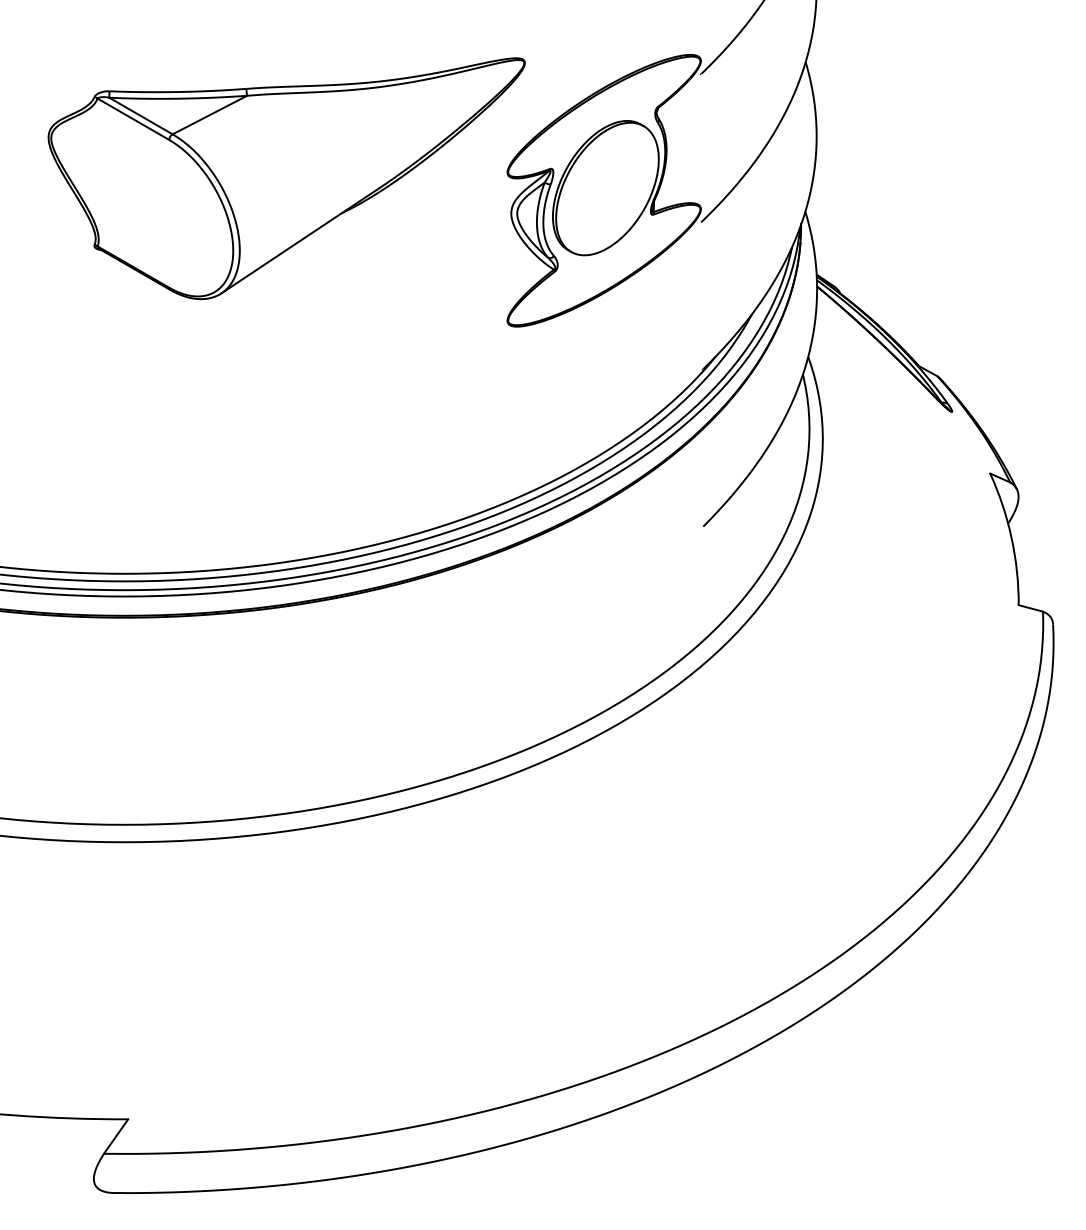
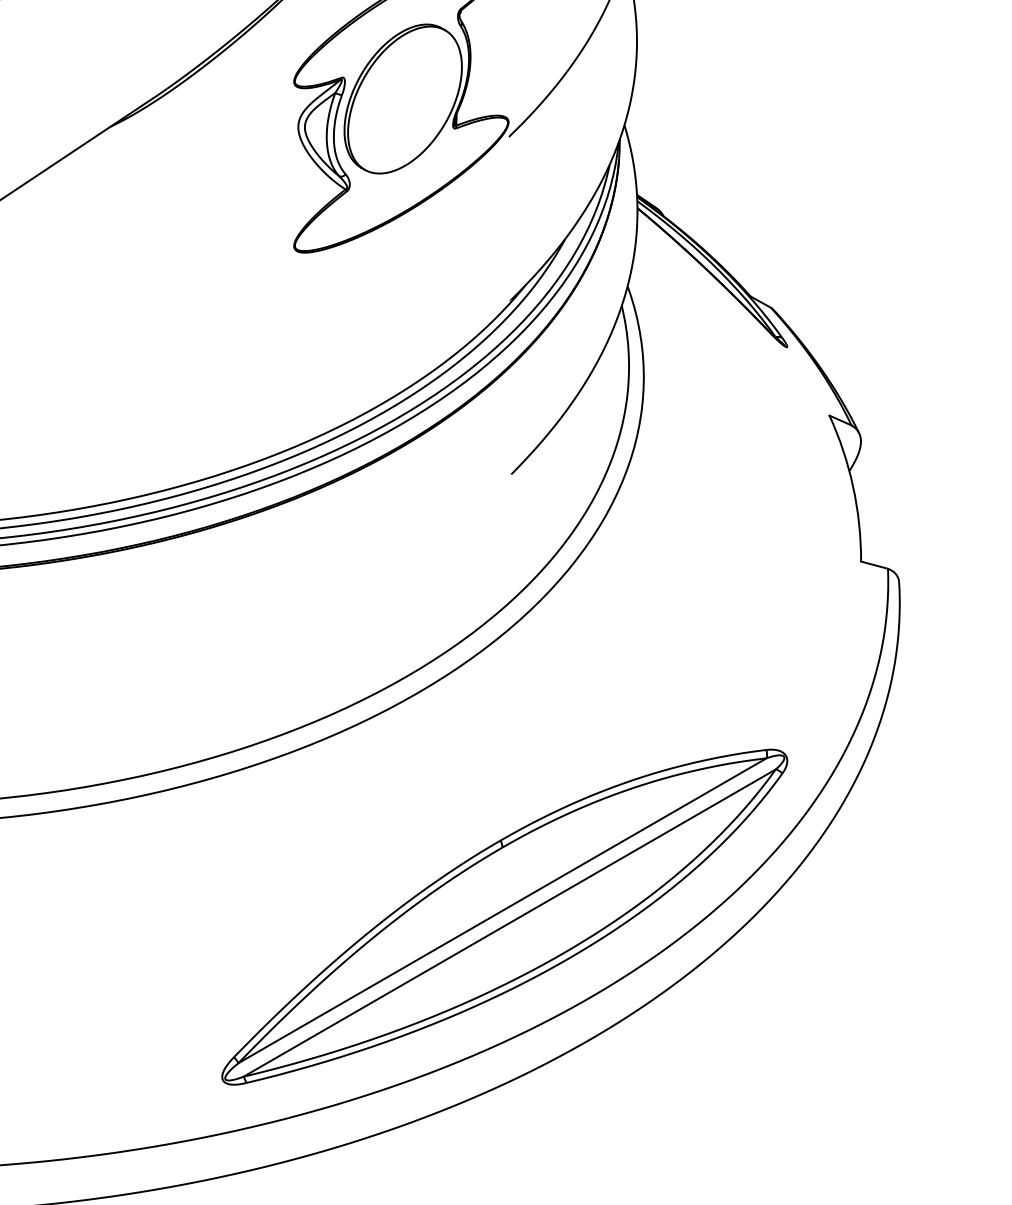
part: (697, 925) -> (504, 916), added

